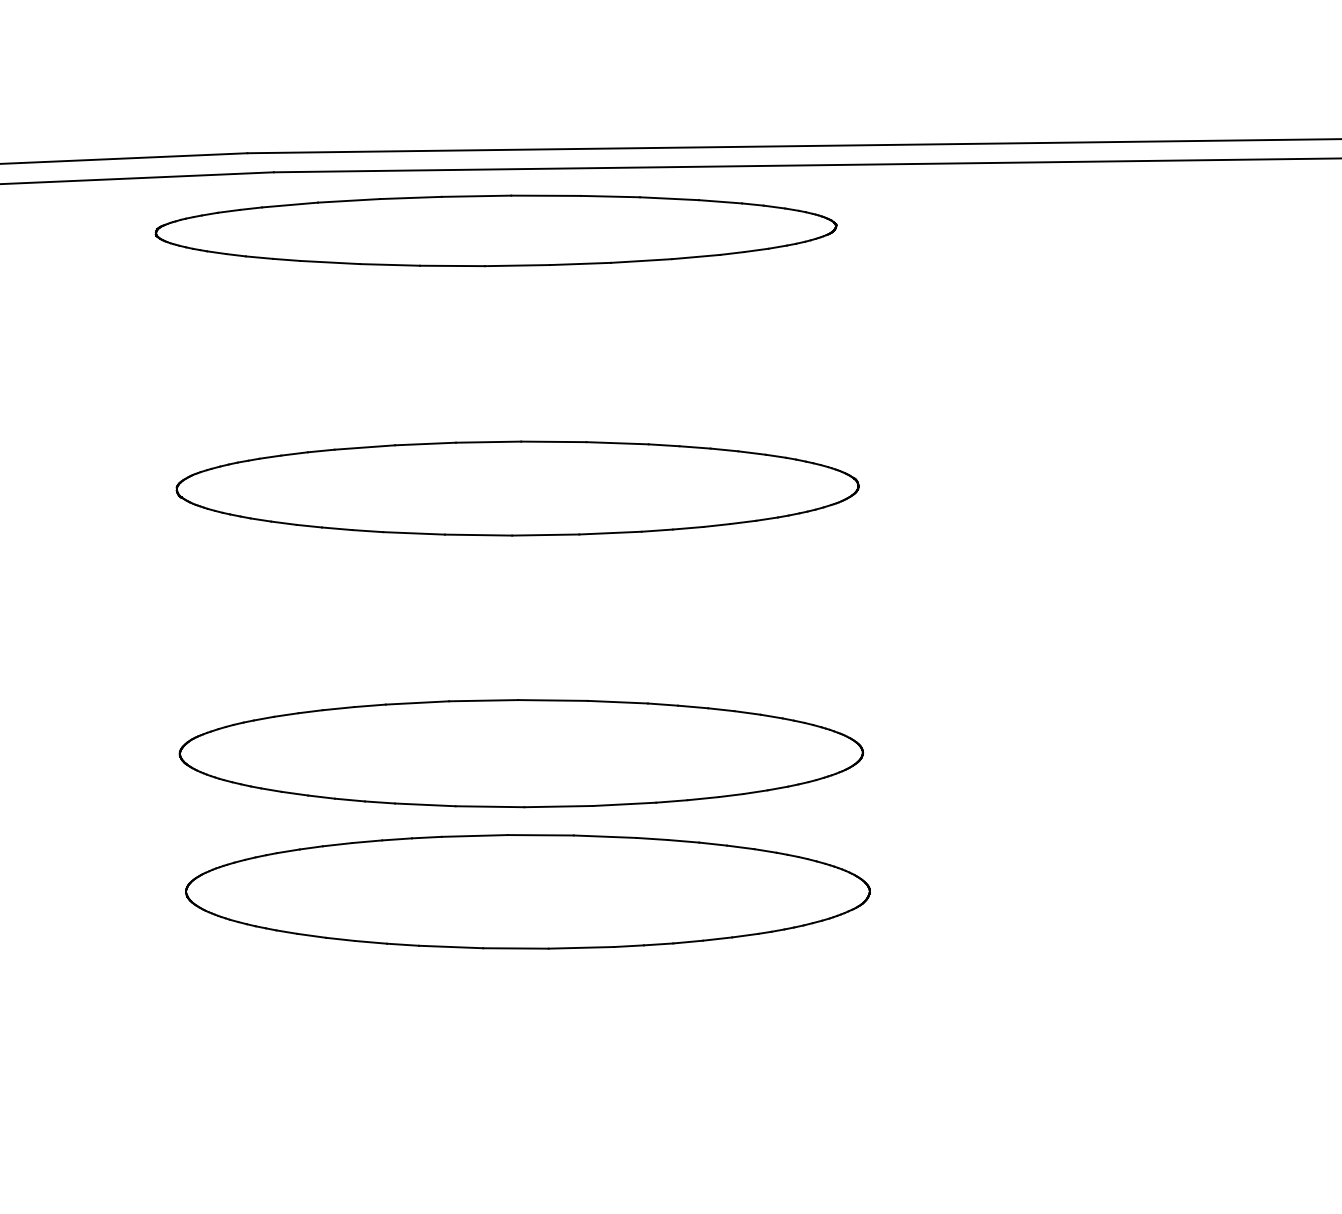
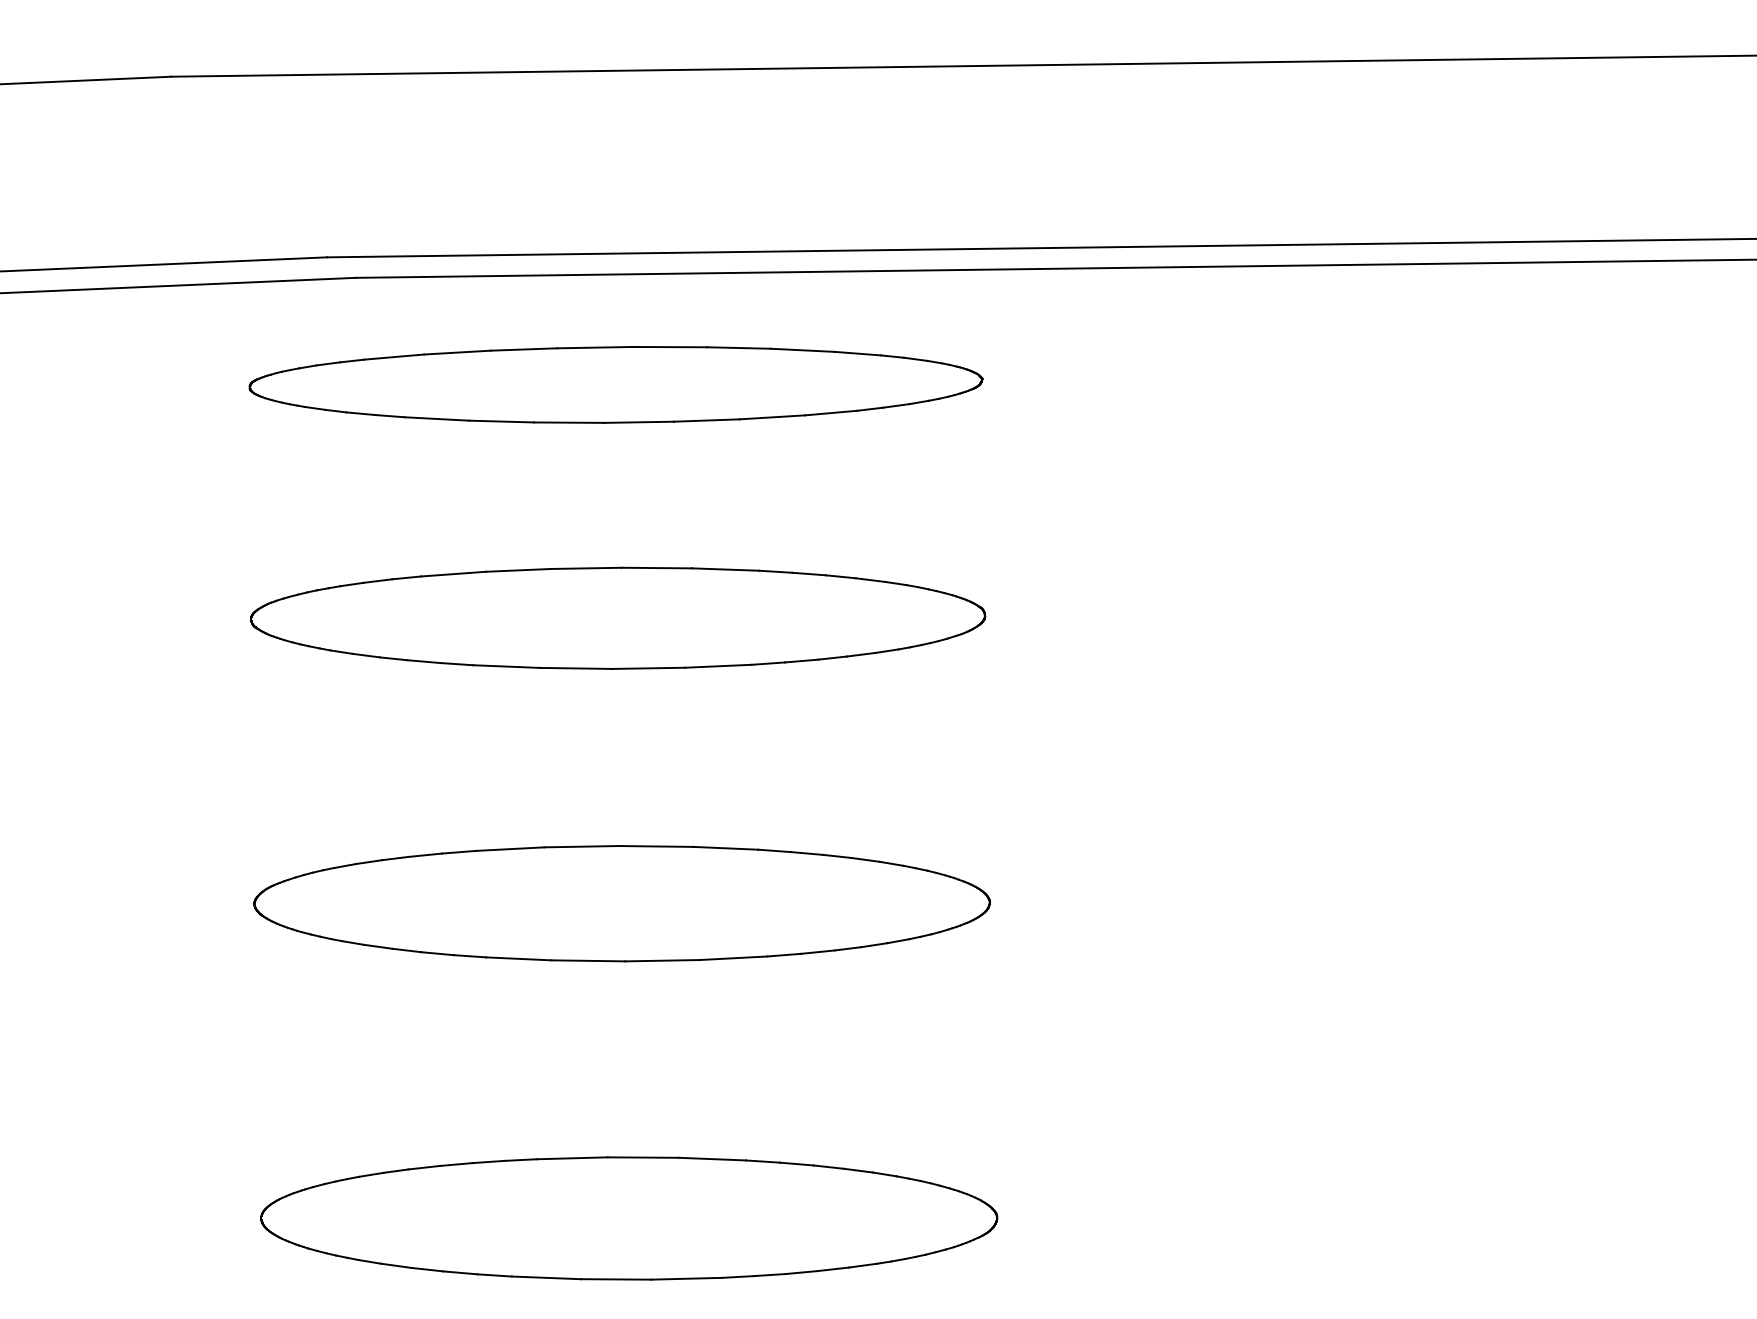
part: (495, 230) -> (615, 384), moved
part: (528, 891) -> (629, 1218), moved

